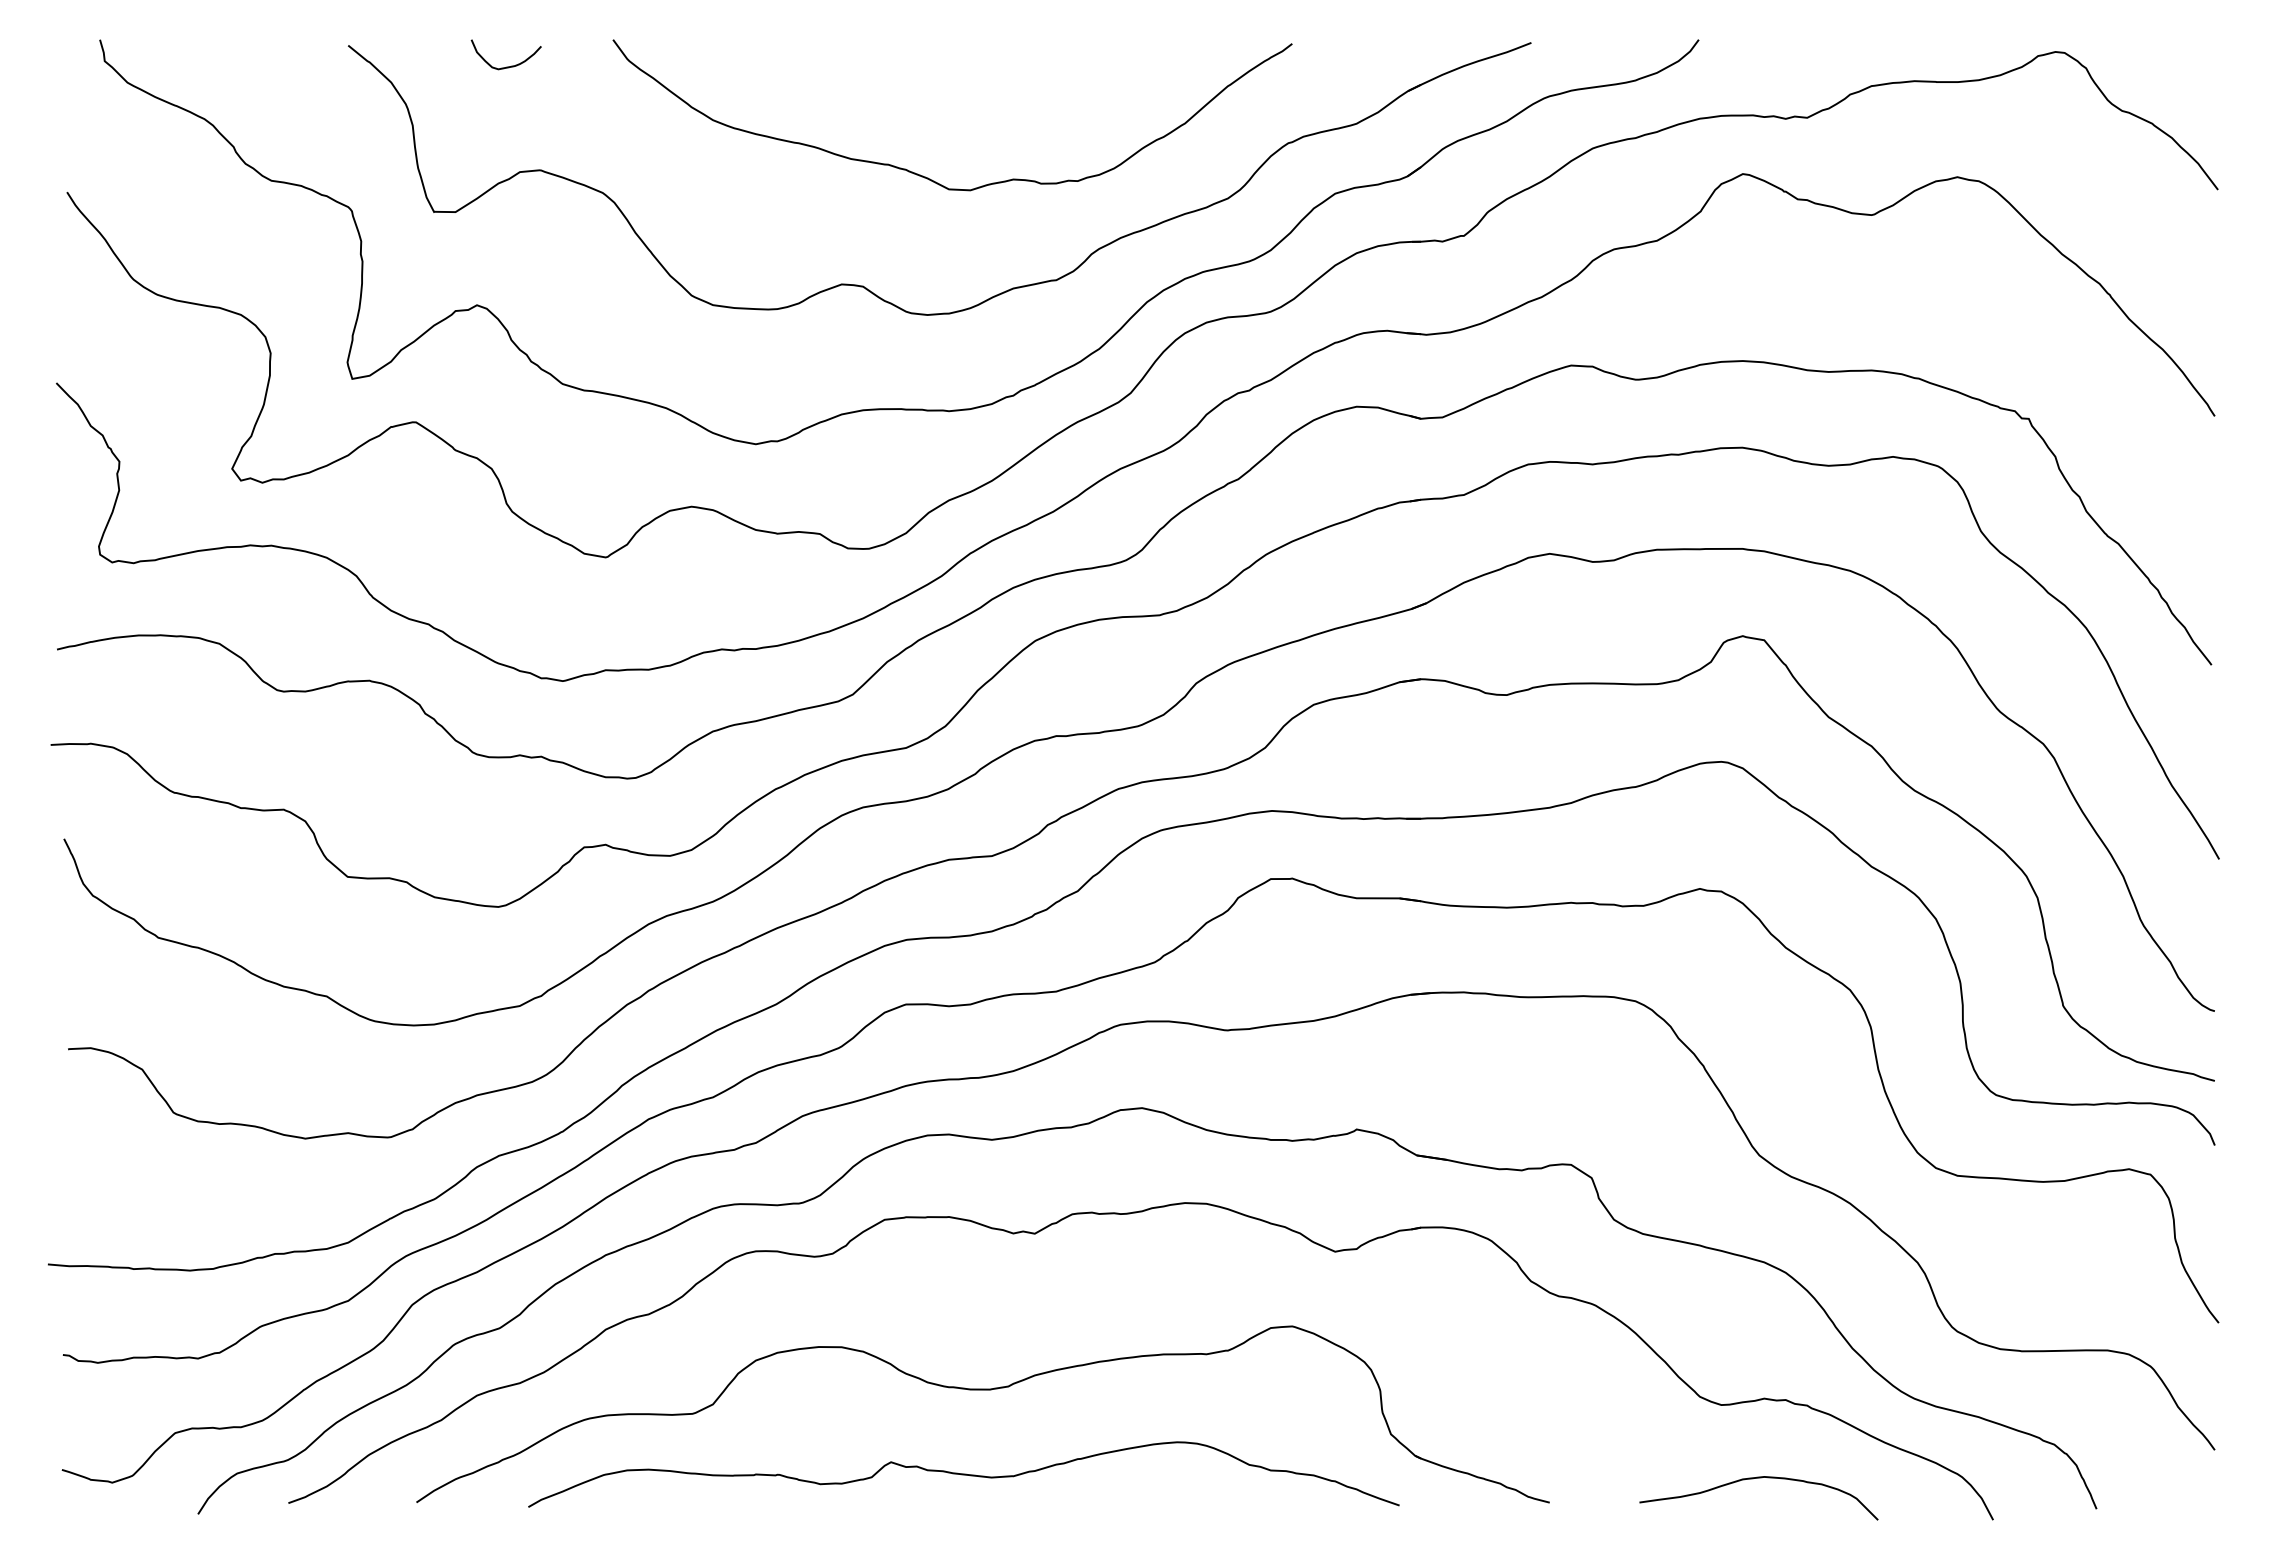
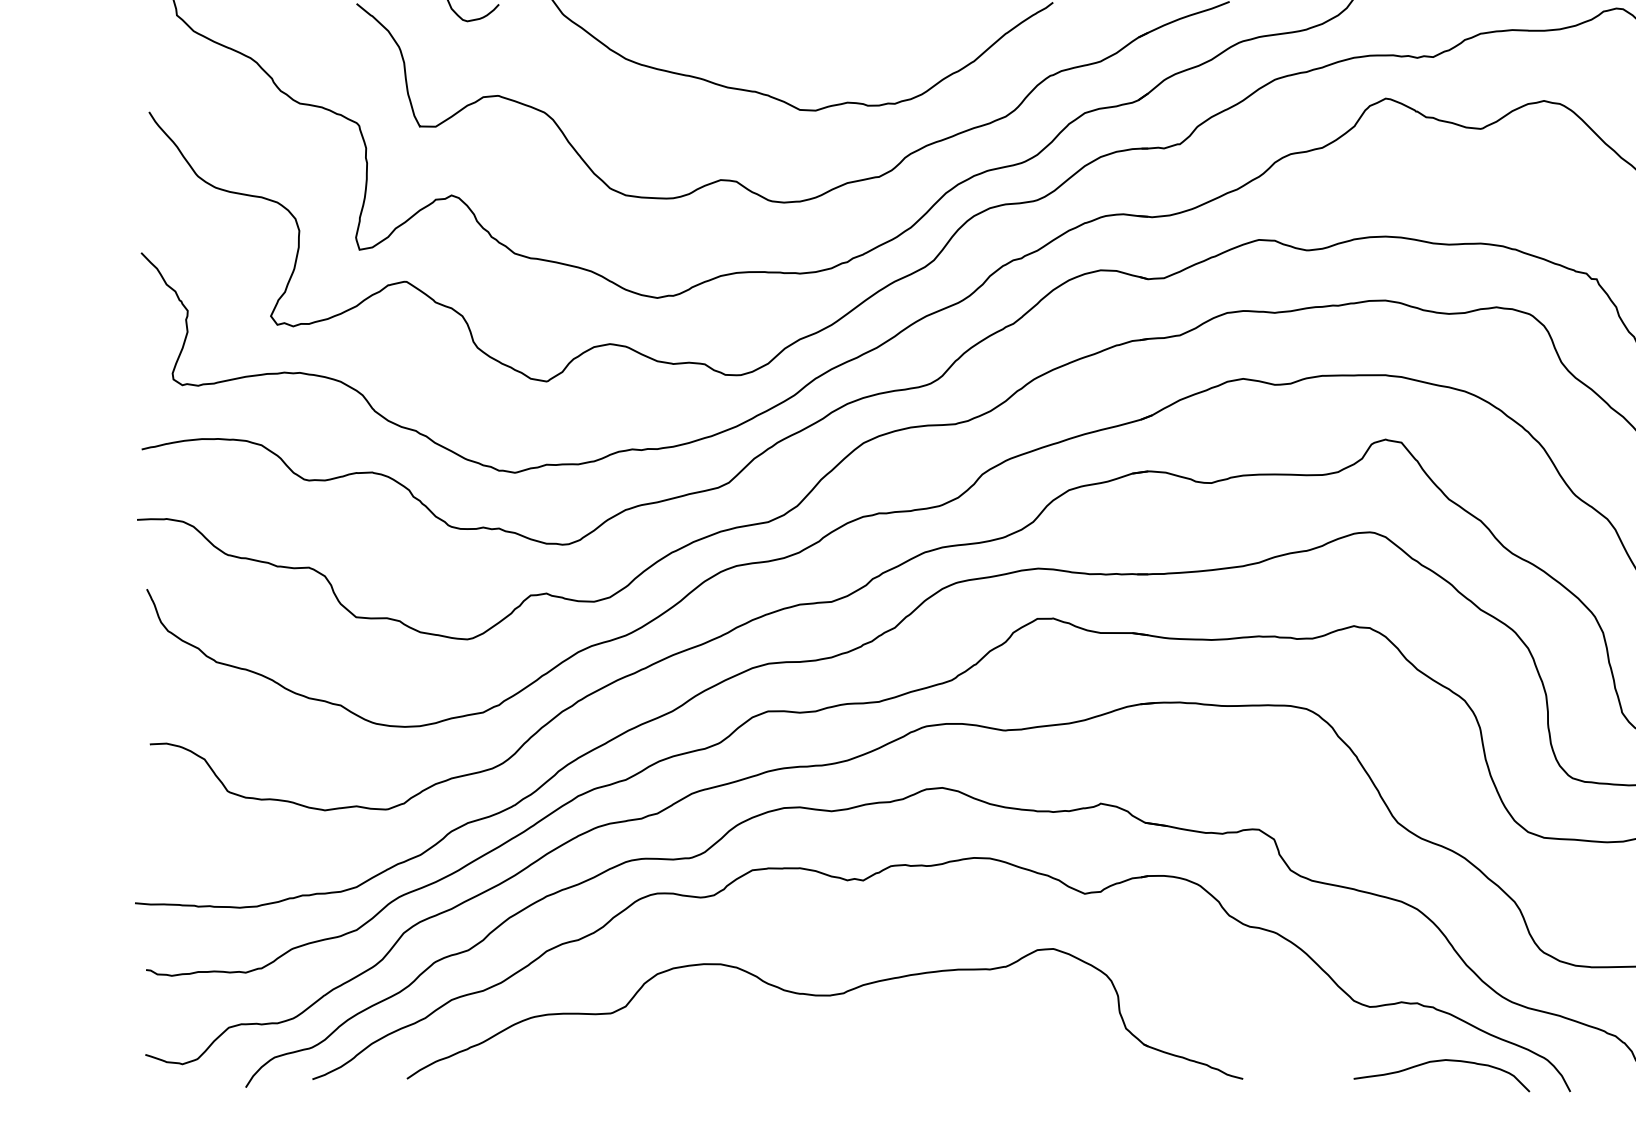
curve: (963, 1474) -> (810, 1058), removed
curve: (1753, 1479) -> (1437, 1061), moved

